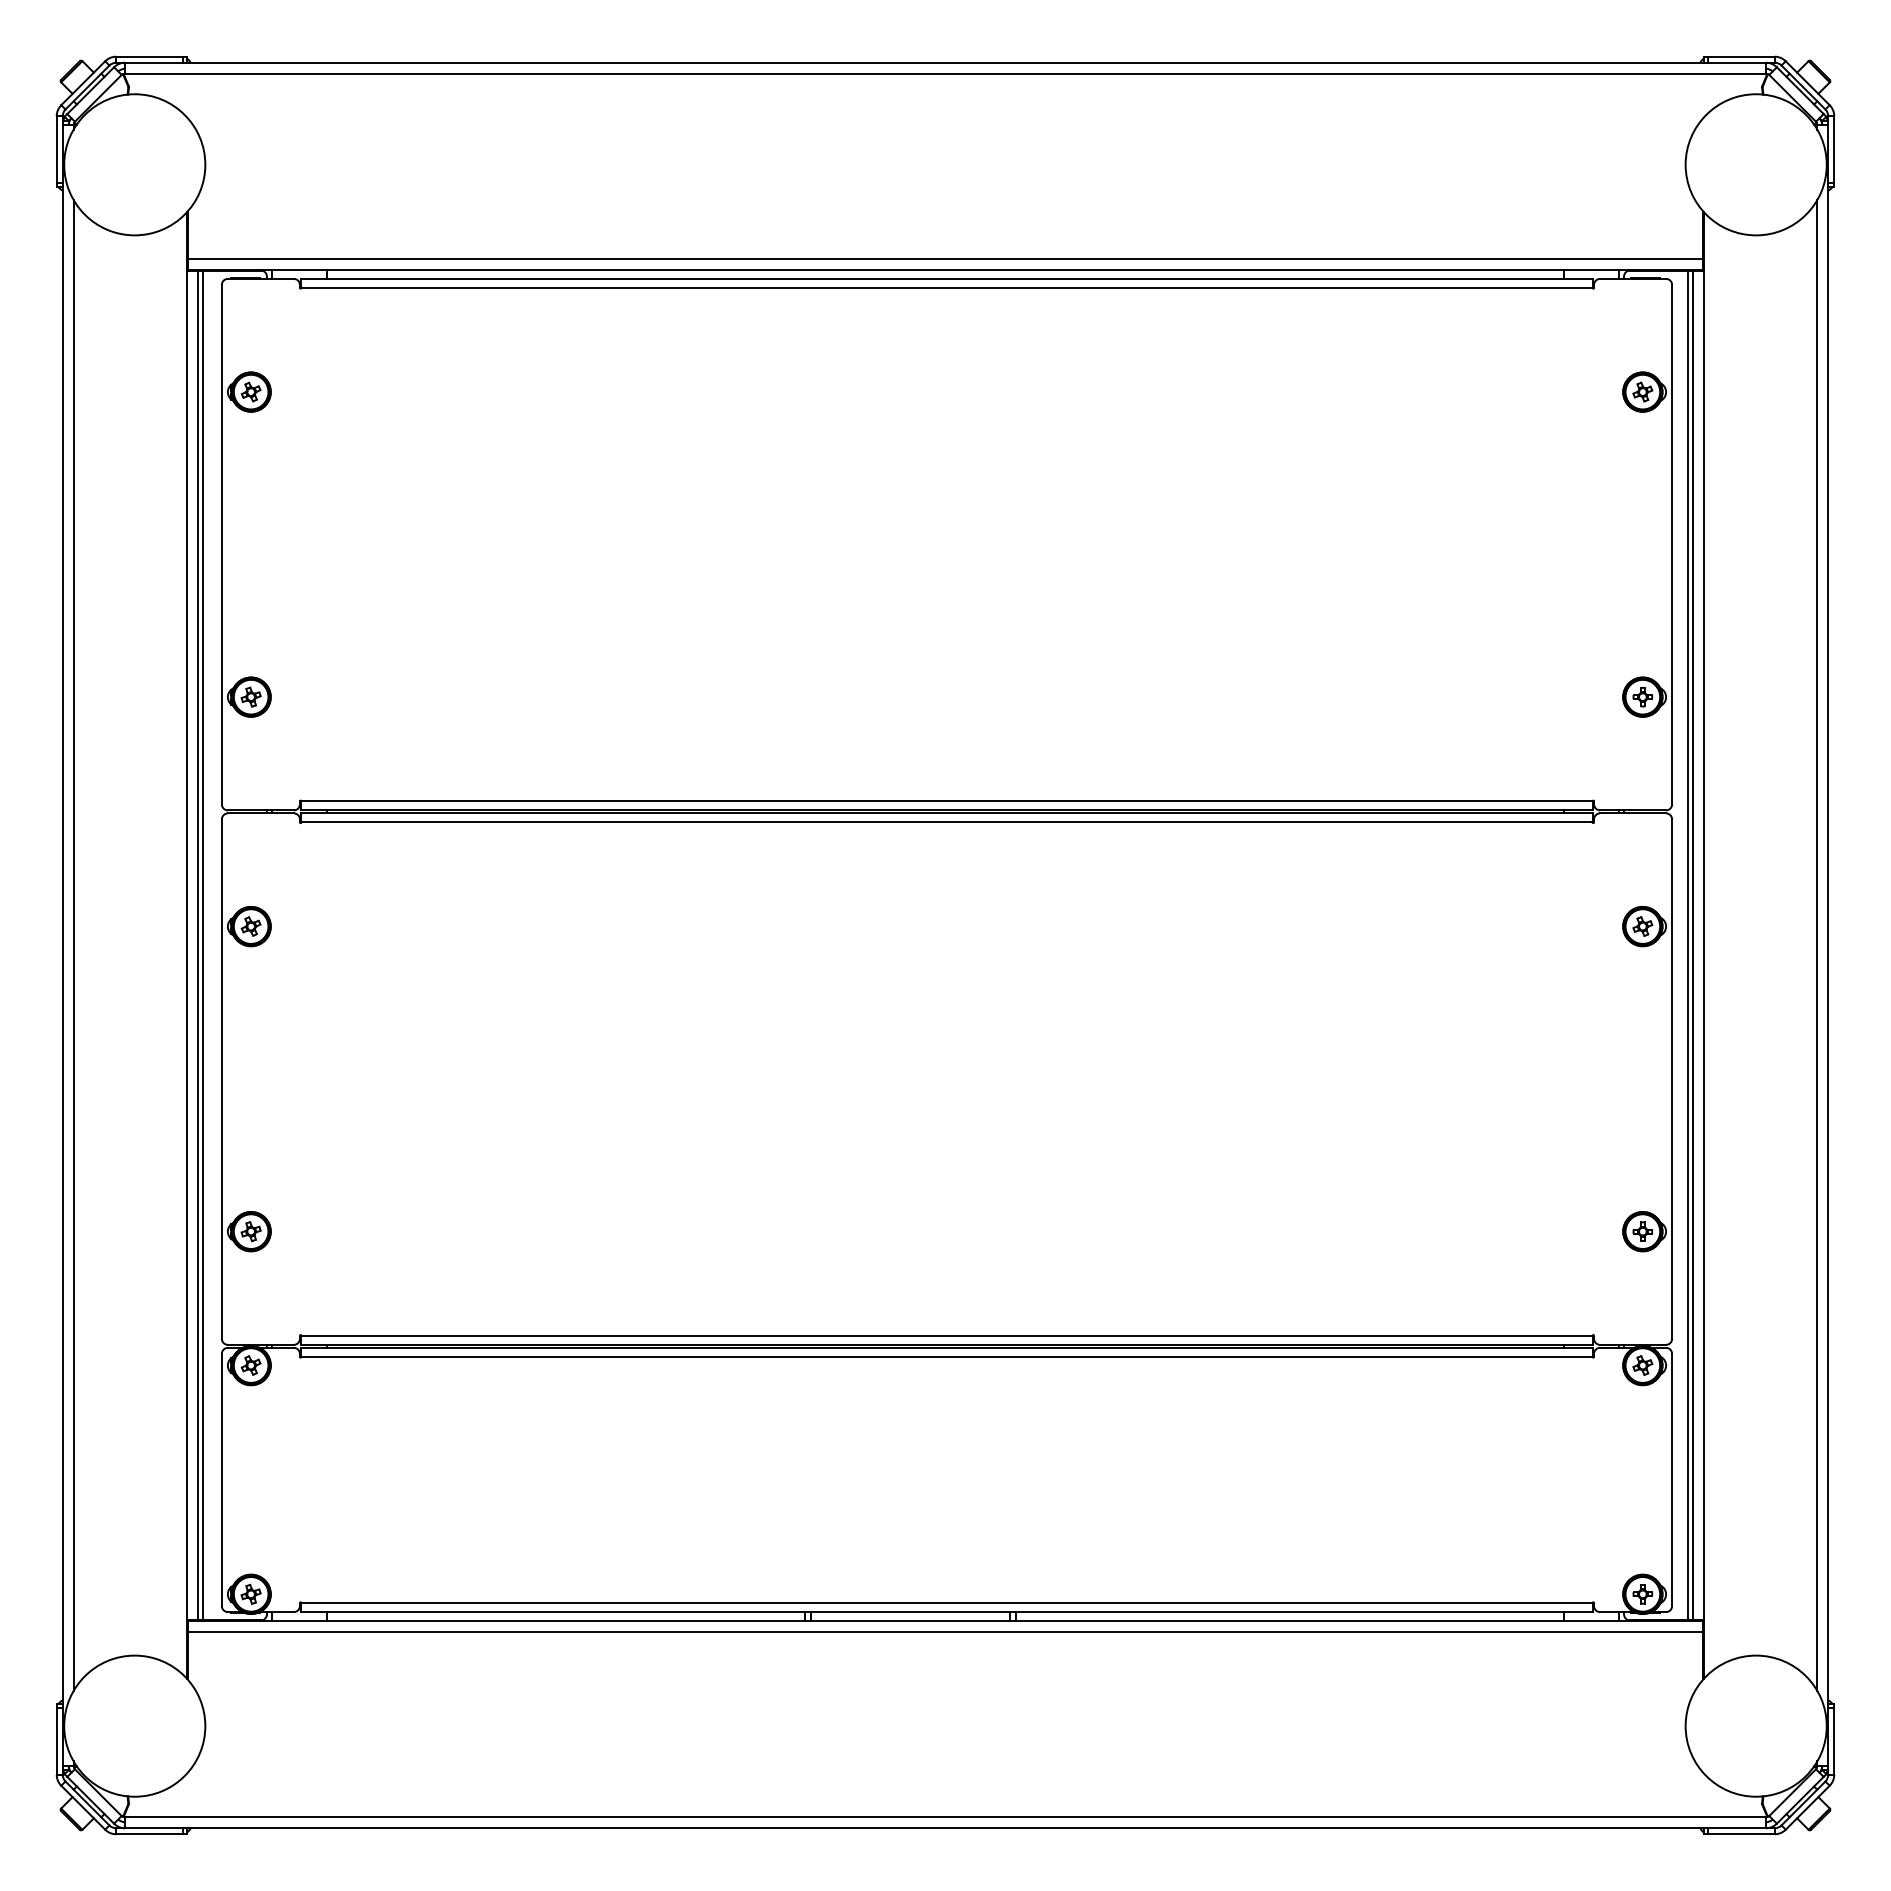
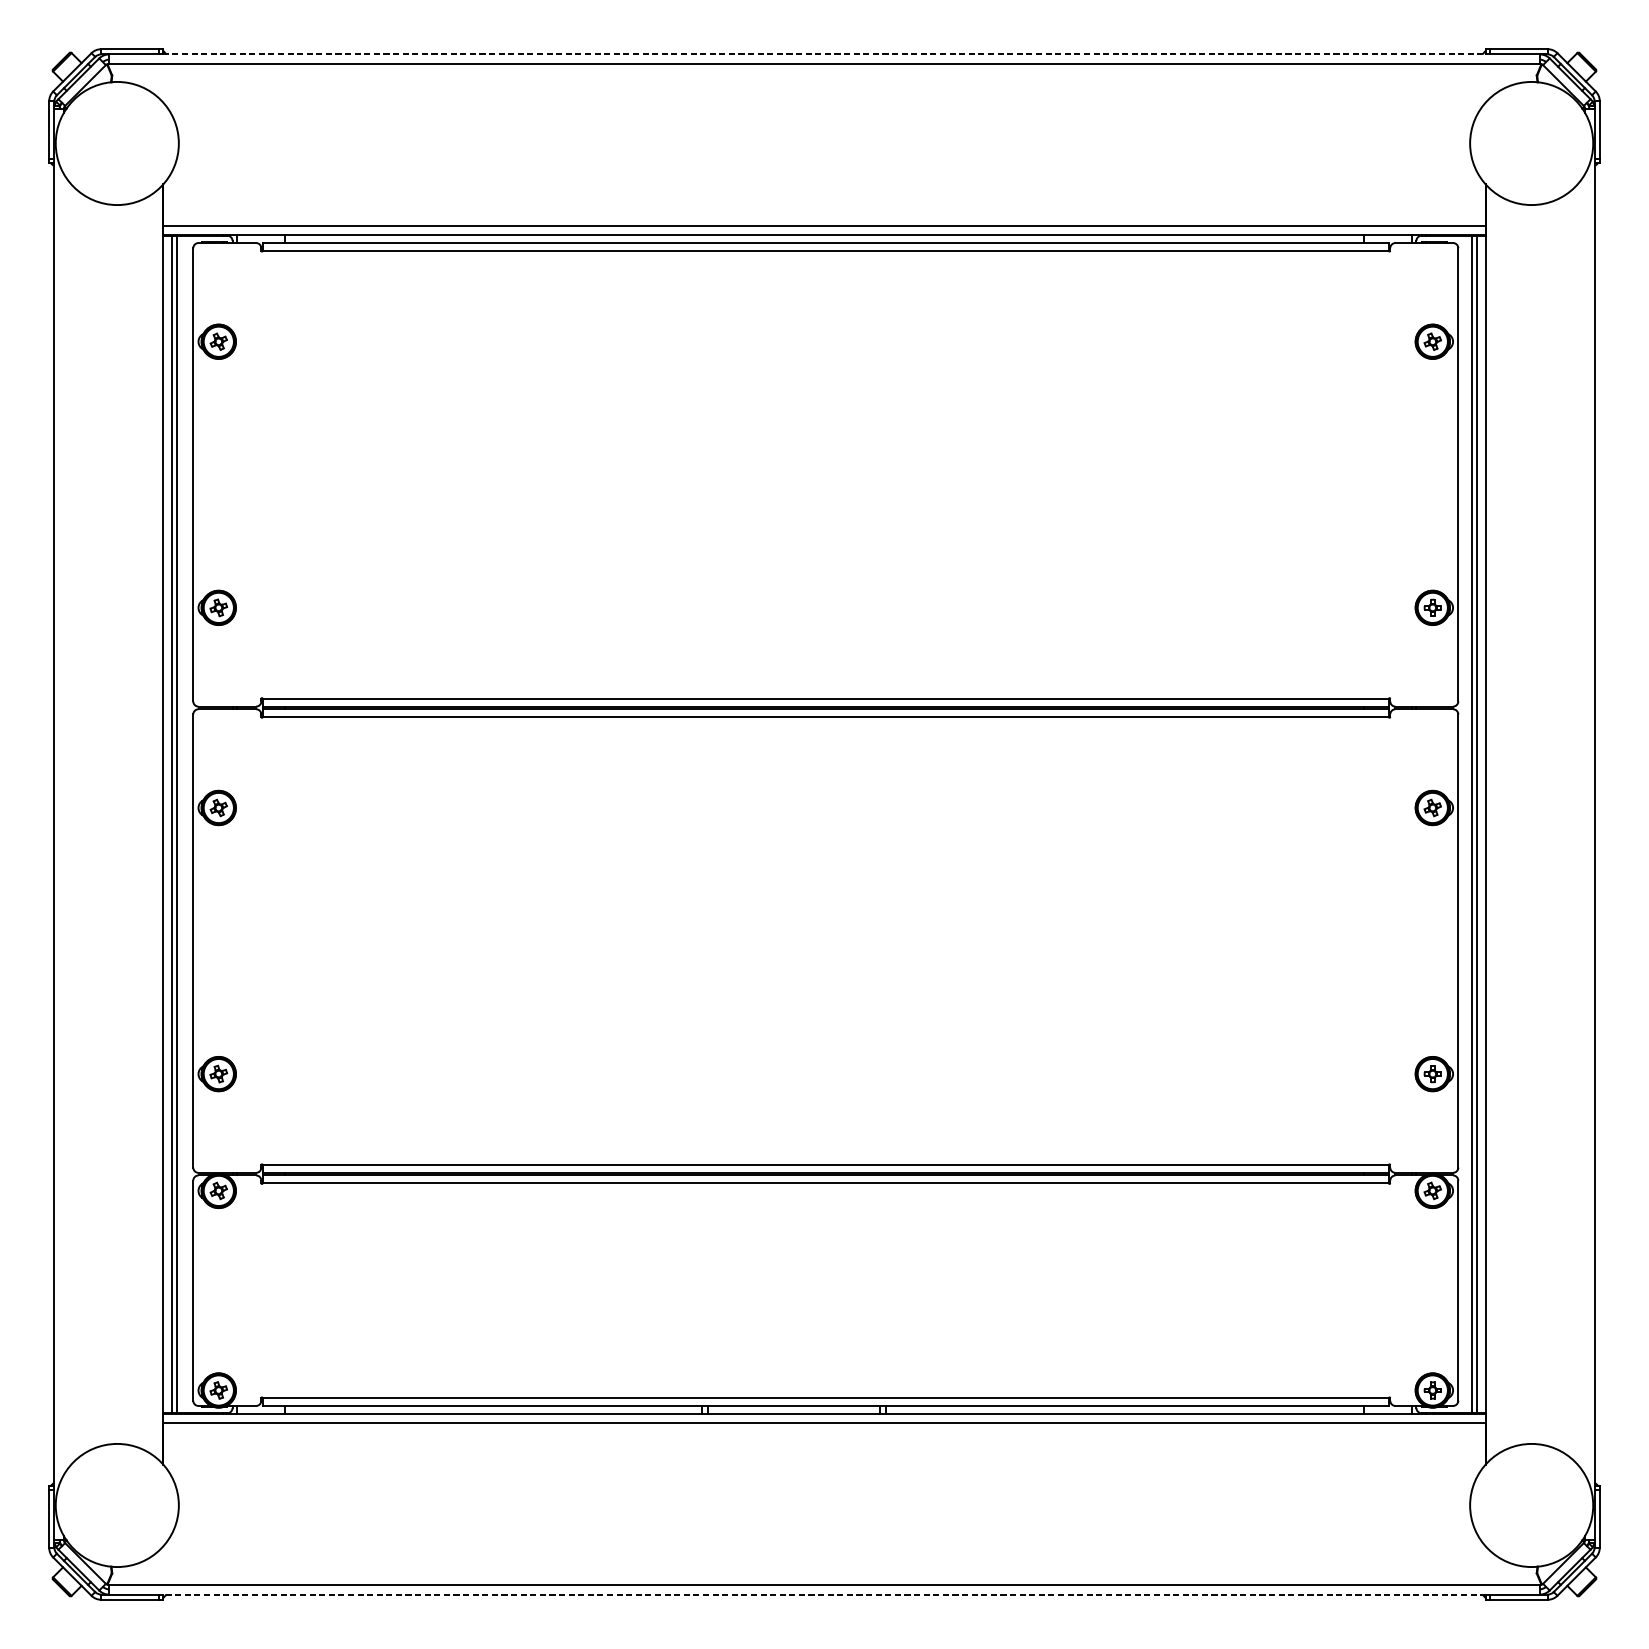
line: (945, 62) -> (824, 54), solid -> dashed
line: (73, 945) -> (63, 824), removed
line: (1817, 945) -> (1585, 824), removed
line: (945, 1828) -> (824, 1594), solid -> dashed

